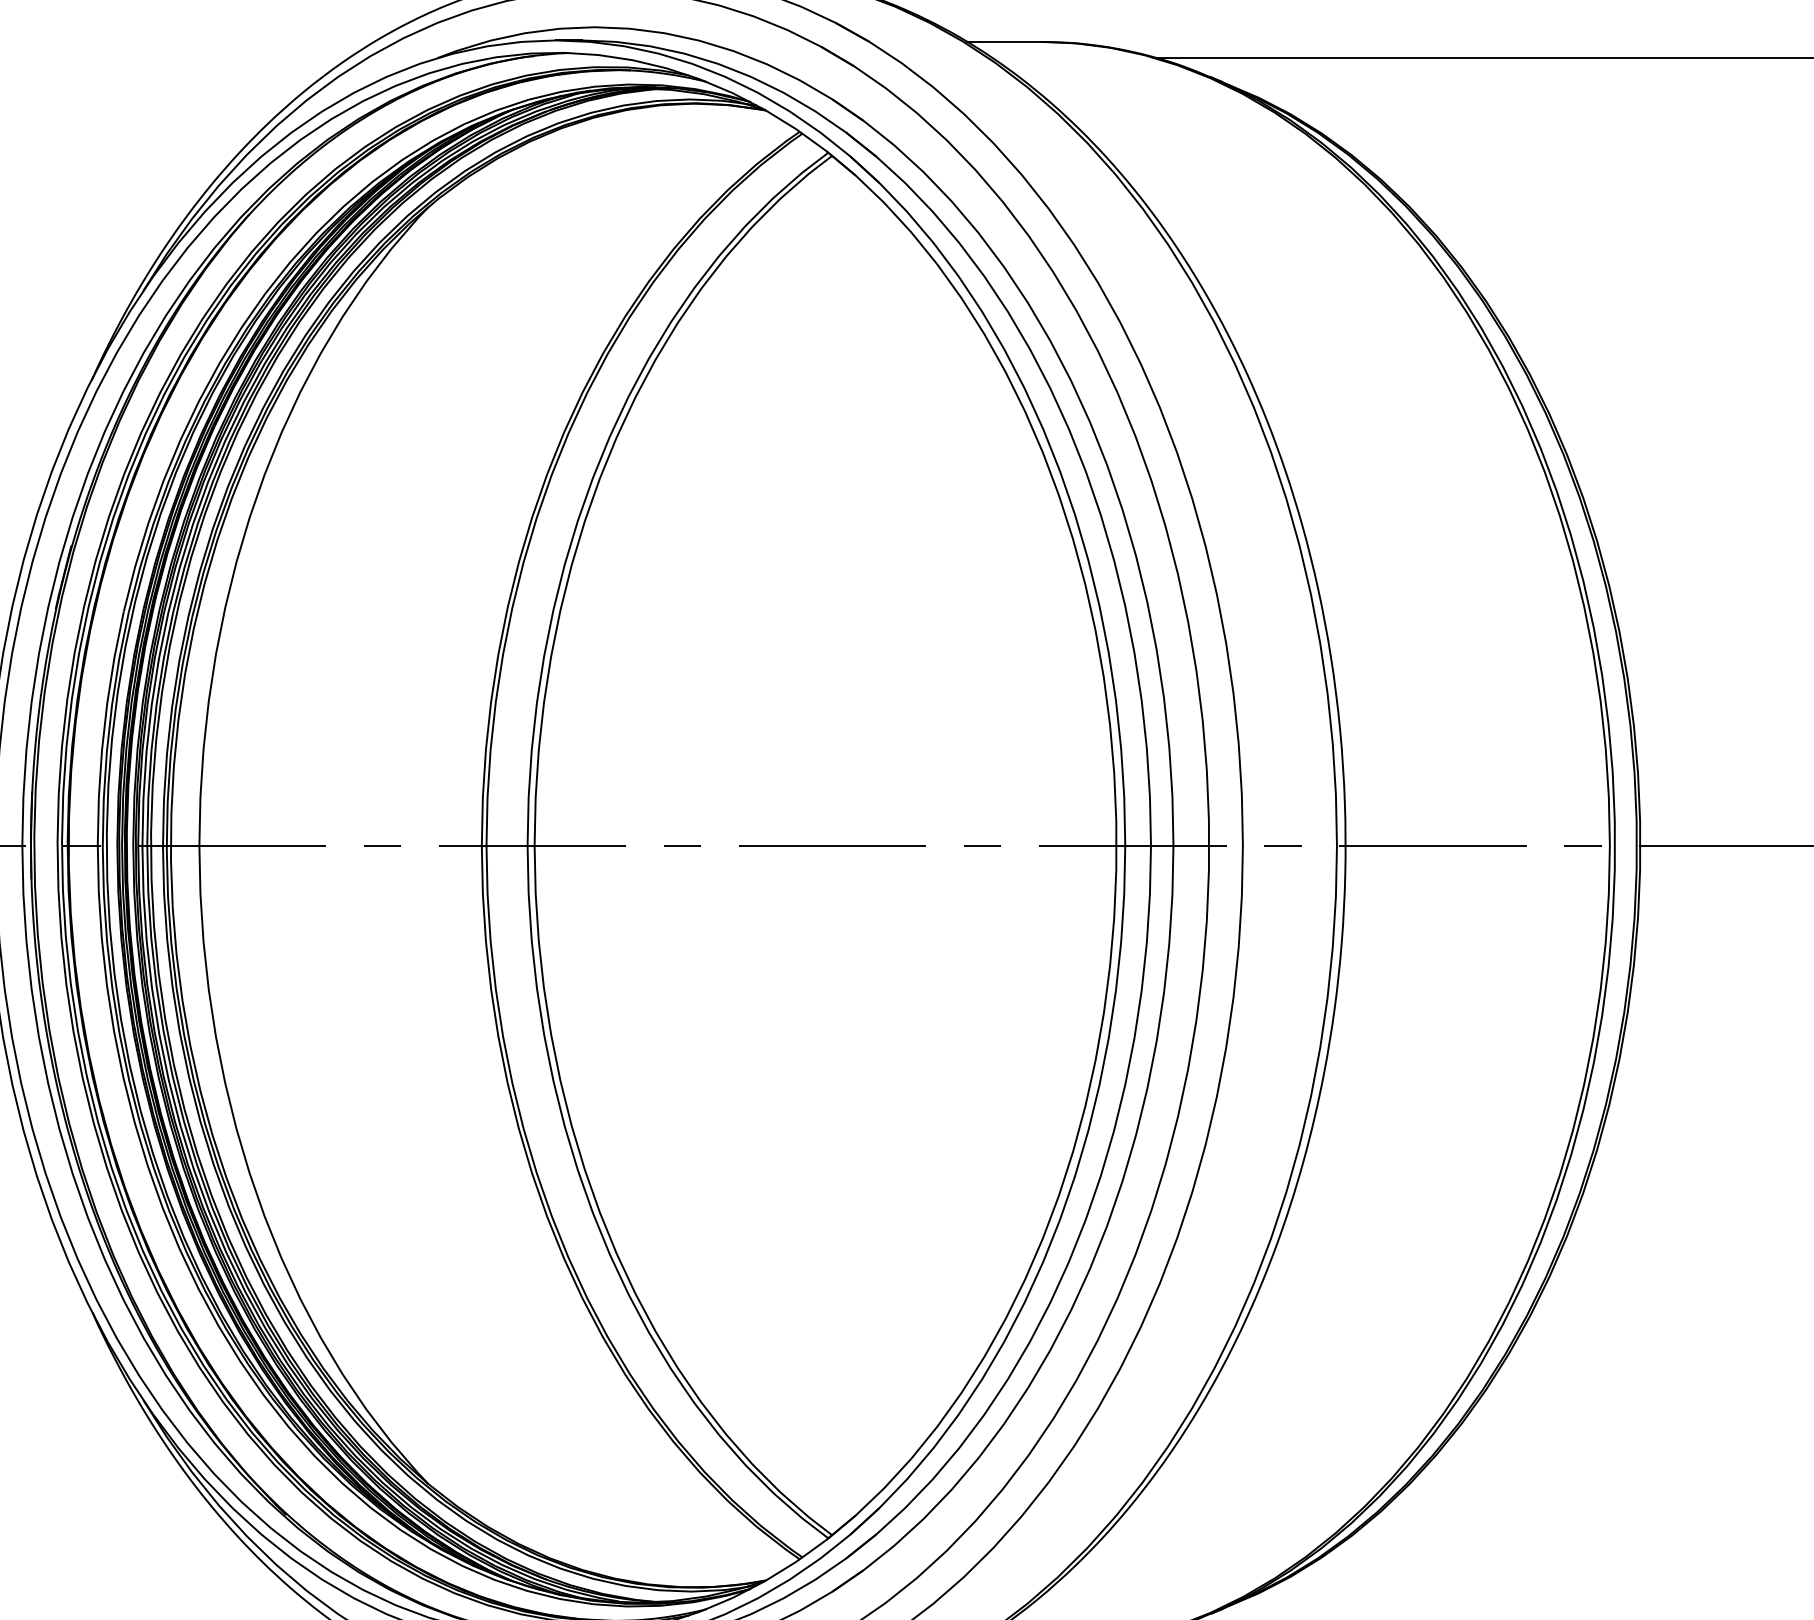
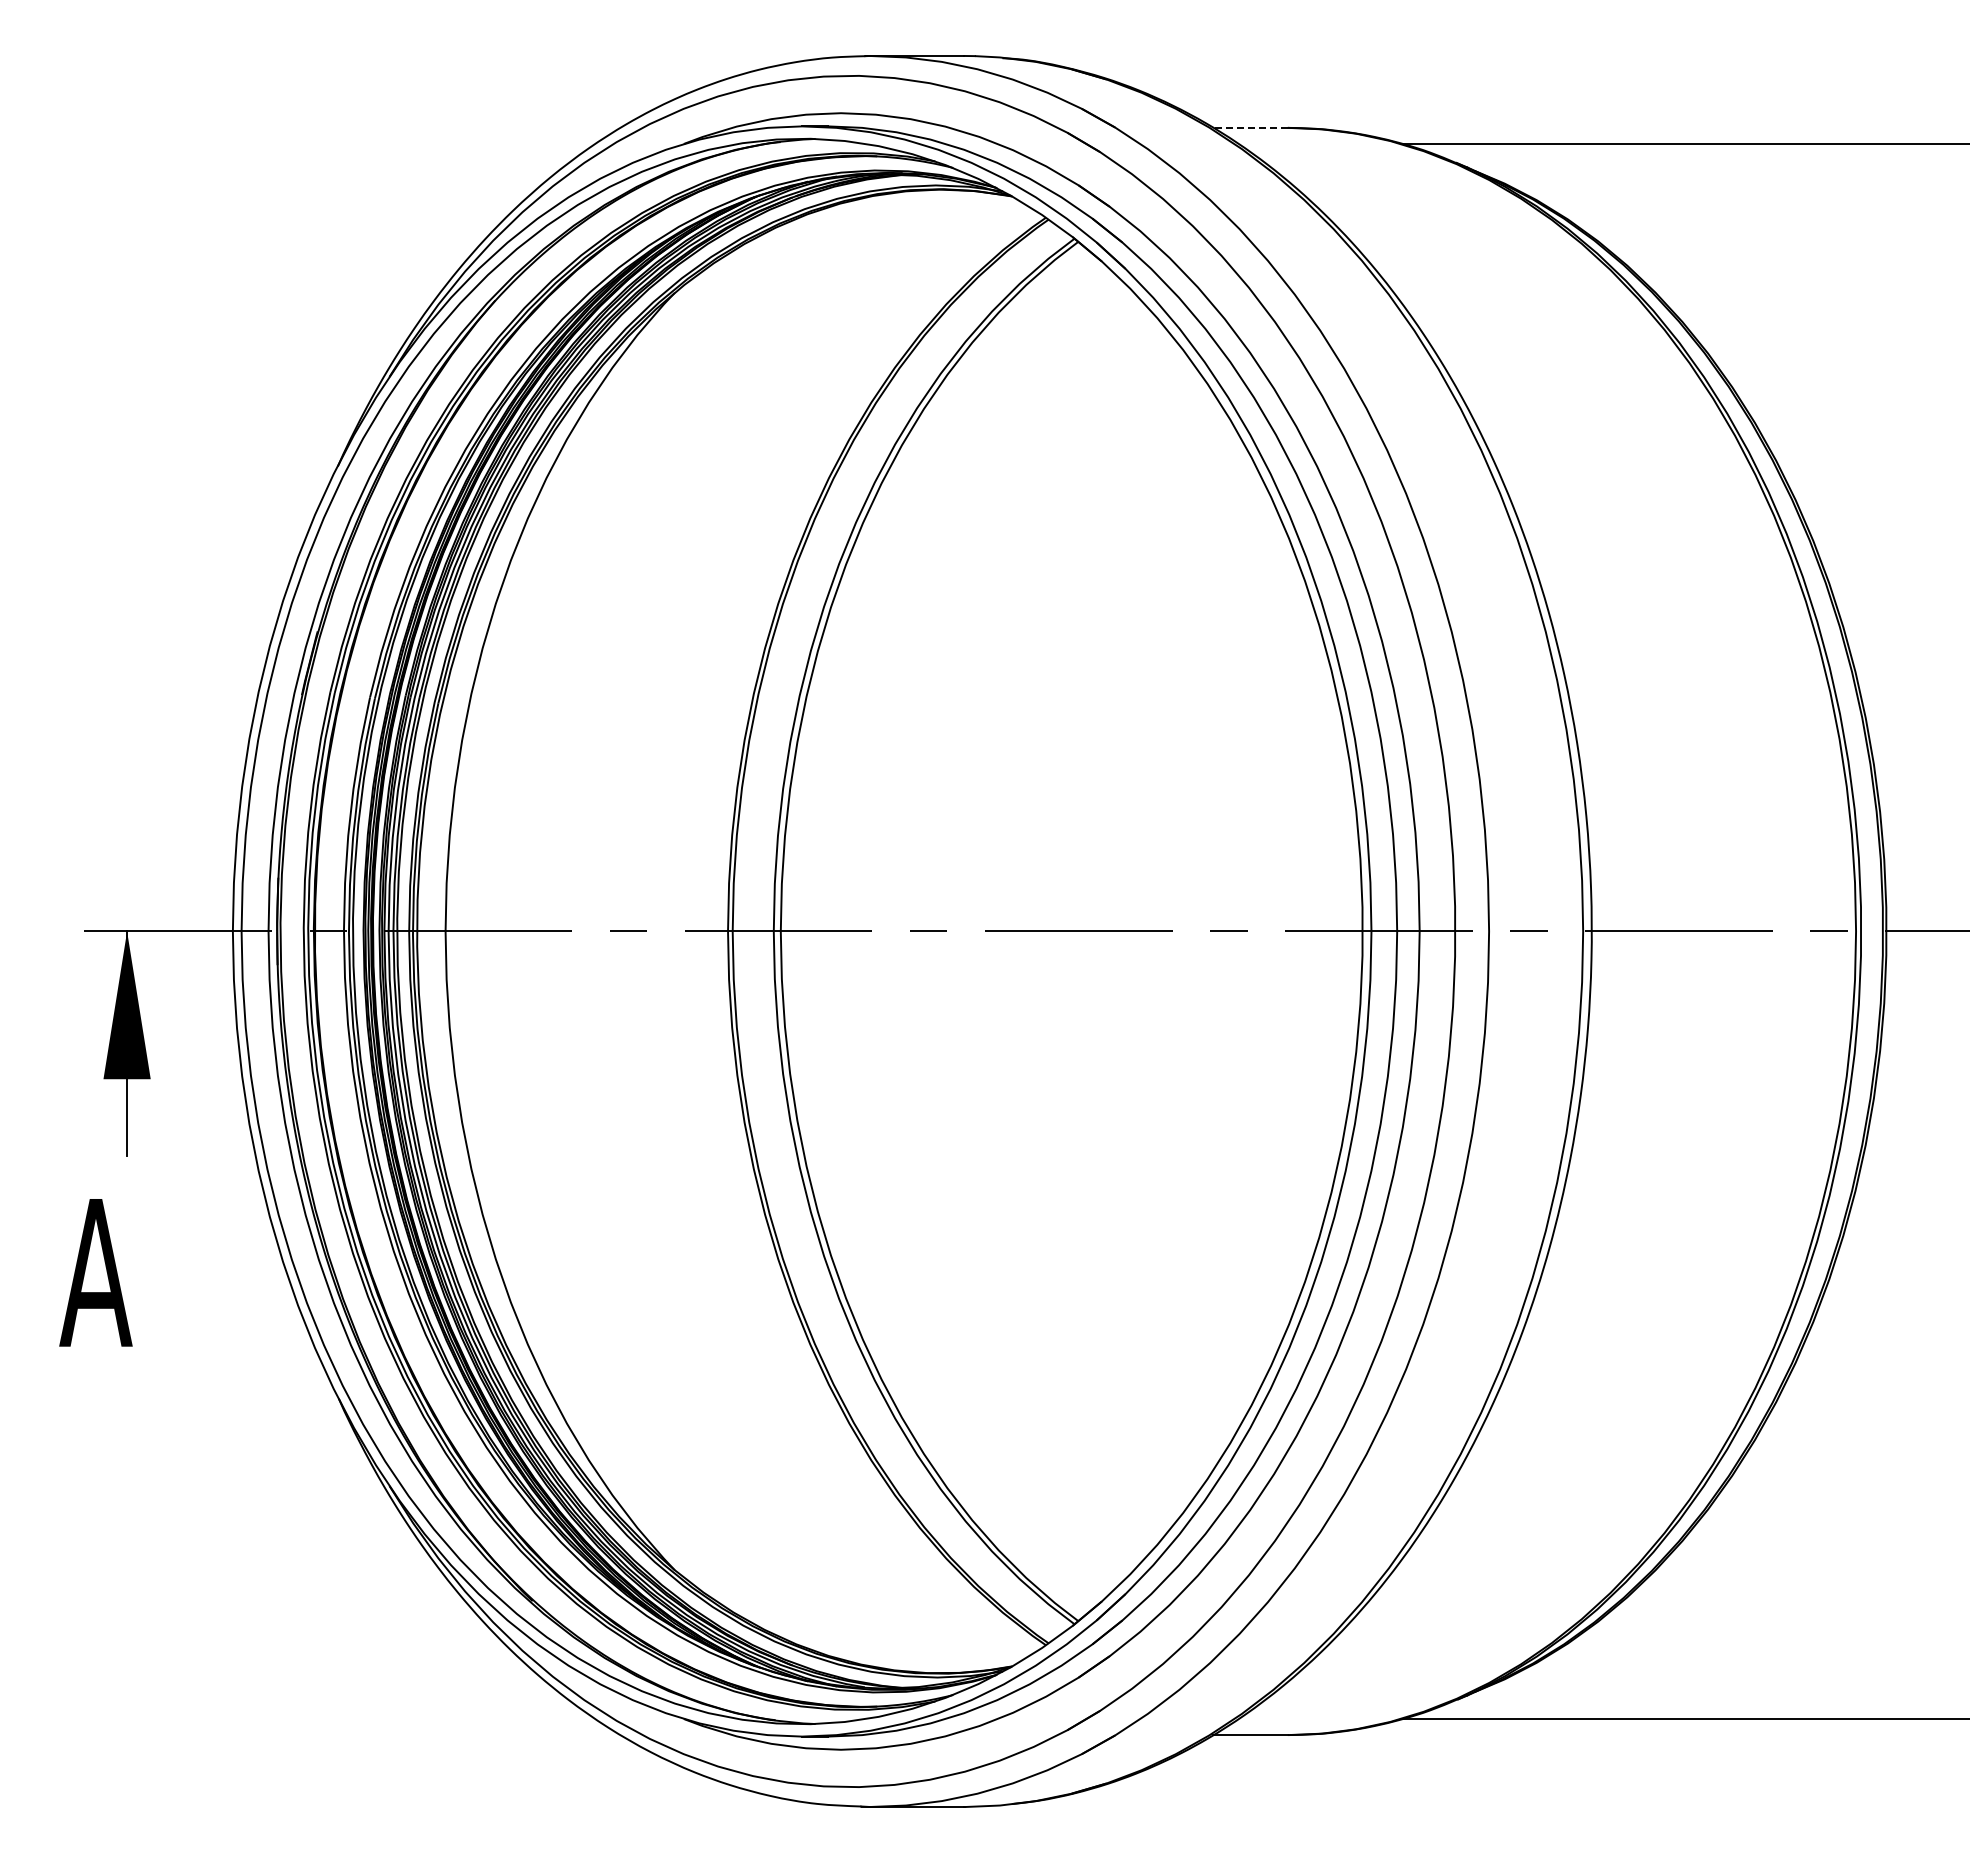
line: (1004, 41) -> (1250, 127), solid -> dashed

